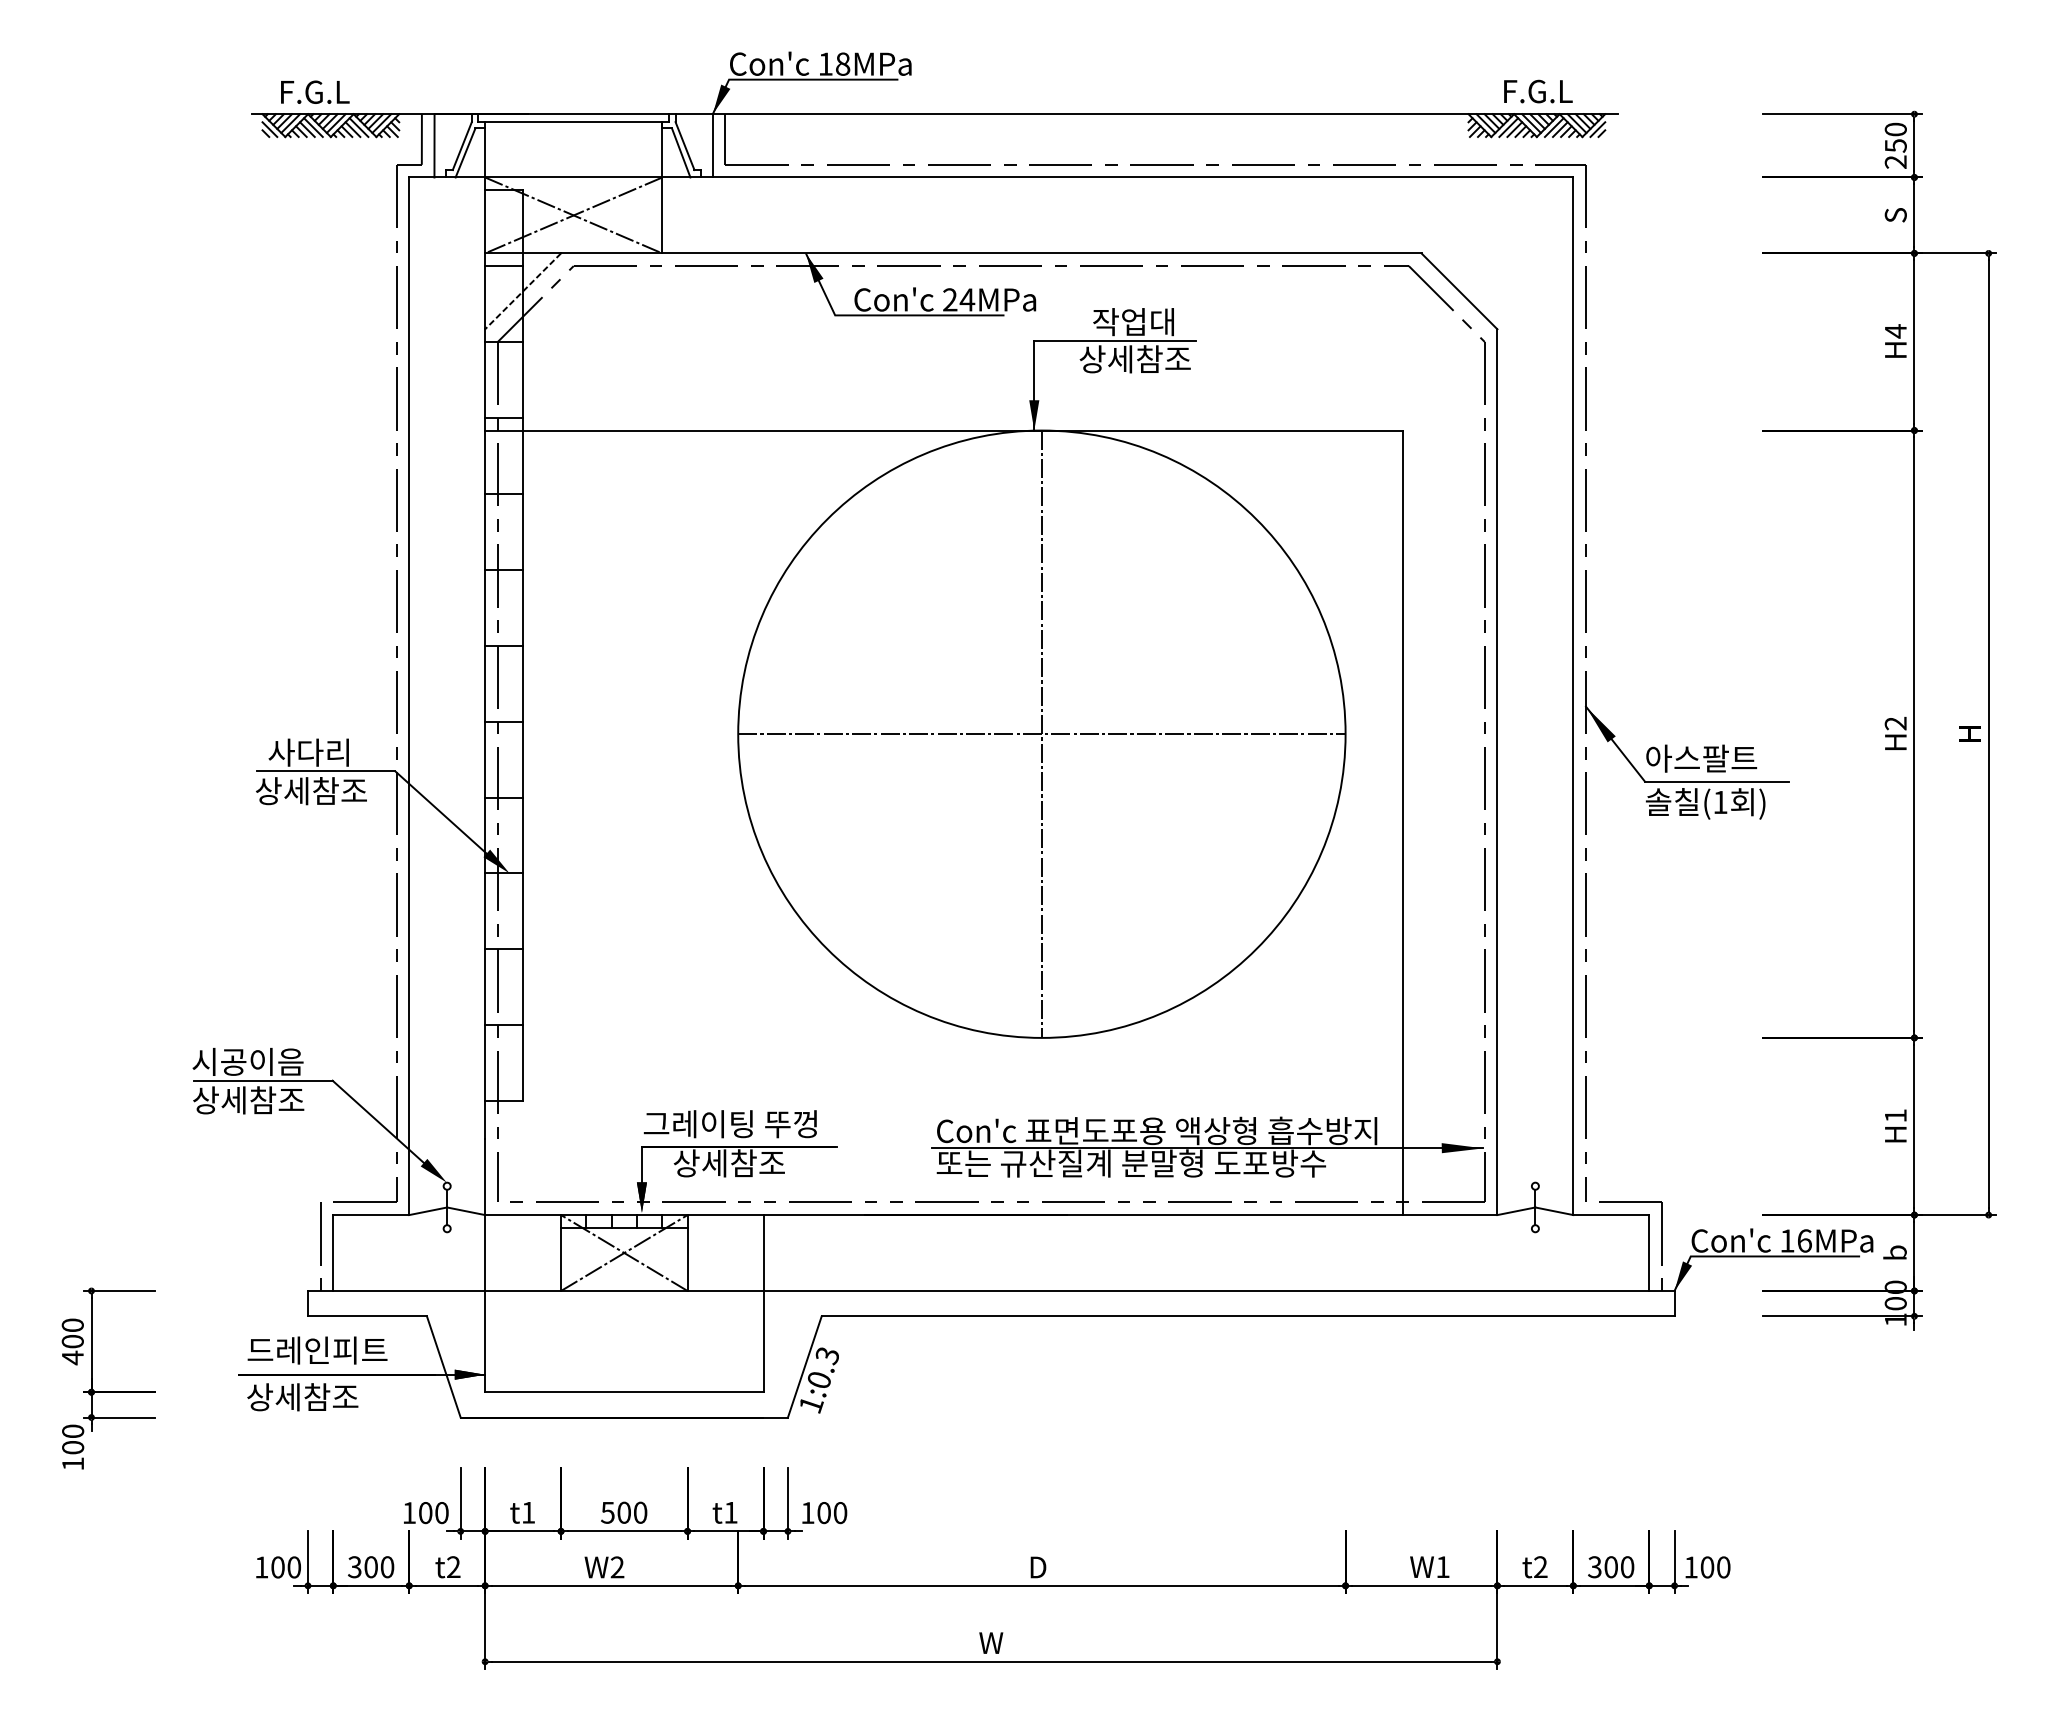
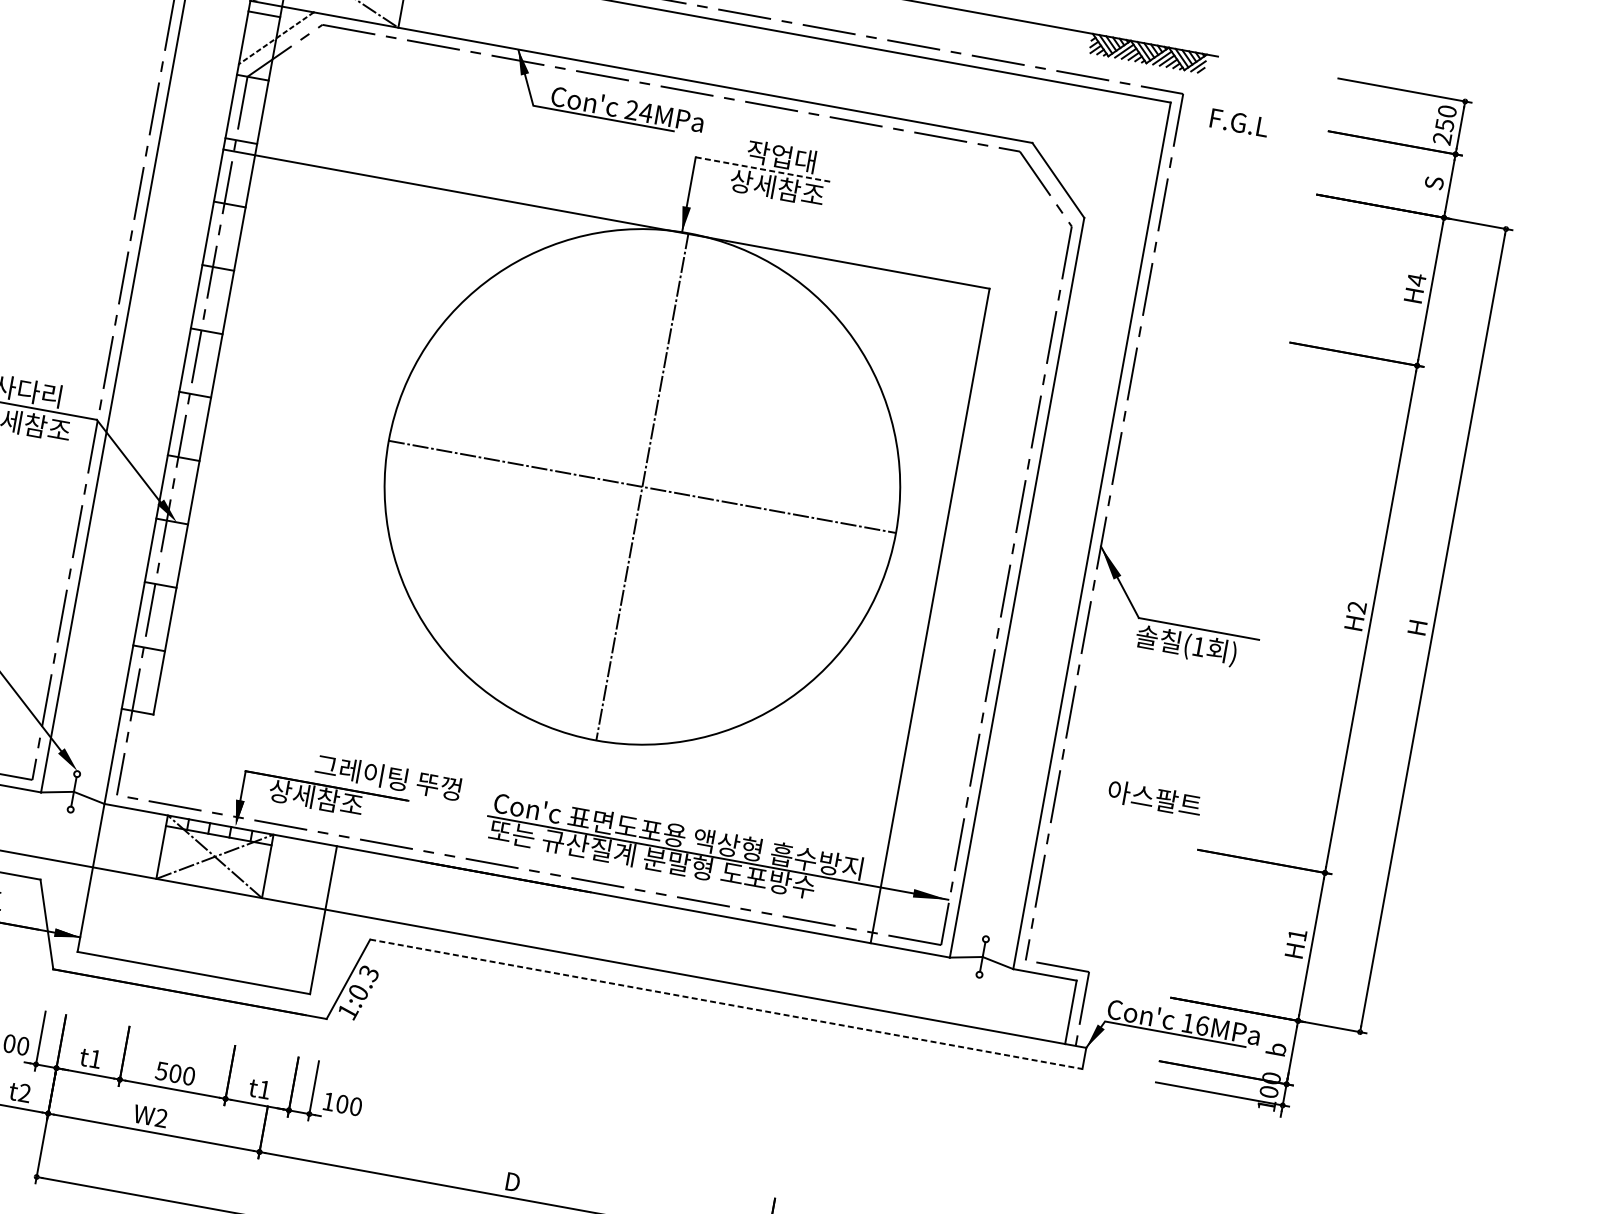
text: (1538, 91) -> (1239, 122), moved
line: (1115, 340) -> (763, 169), solid -> dashed
text: (1701, 758) -> (1154, 798), moved
text: (729, 1124) -> (387, 777), moved
line: (1248, 1316) -> (726, 1004), solid -> dashed

